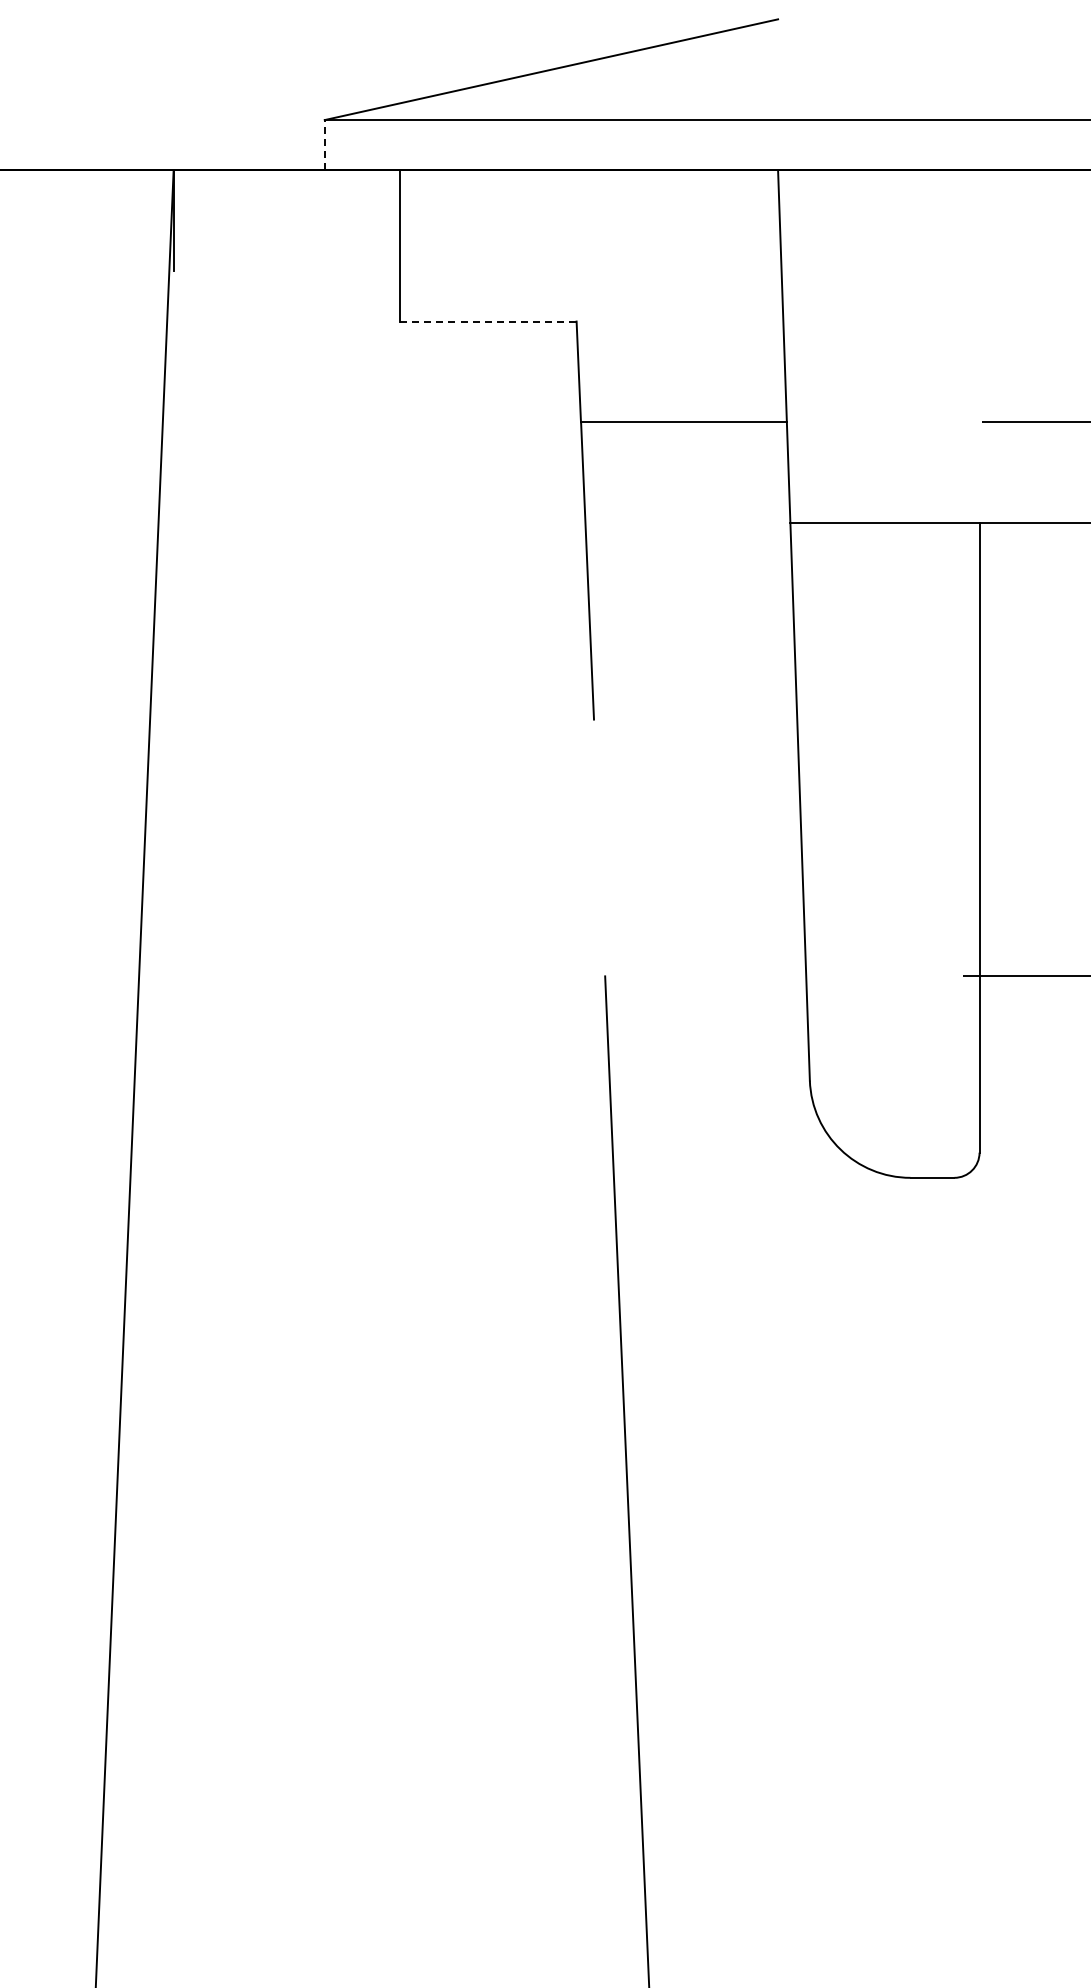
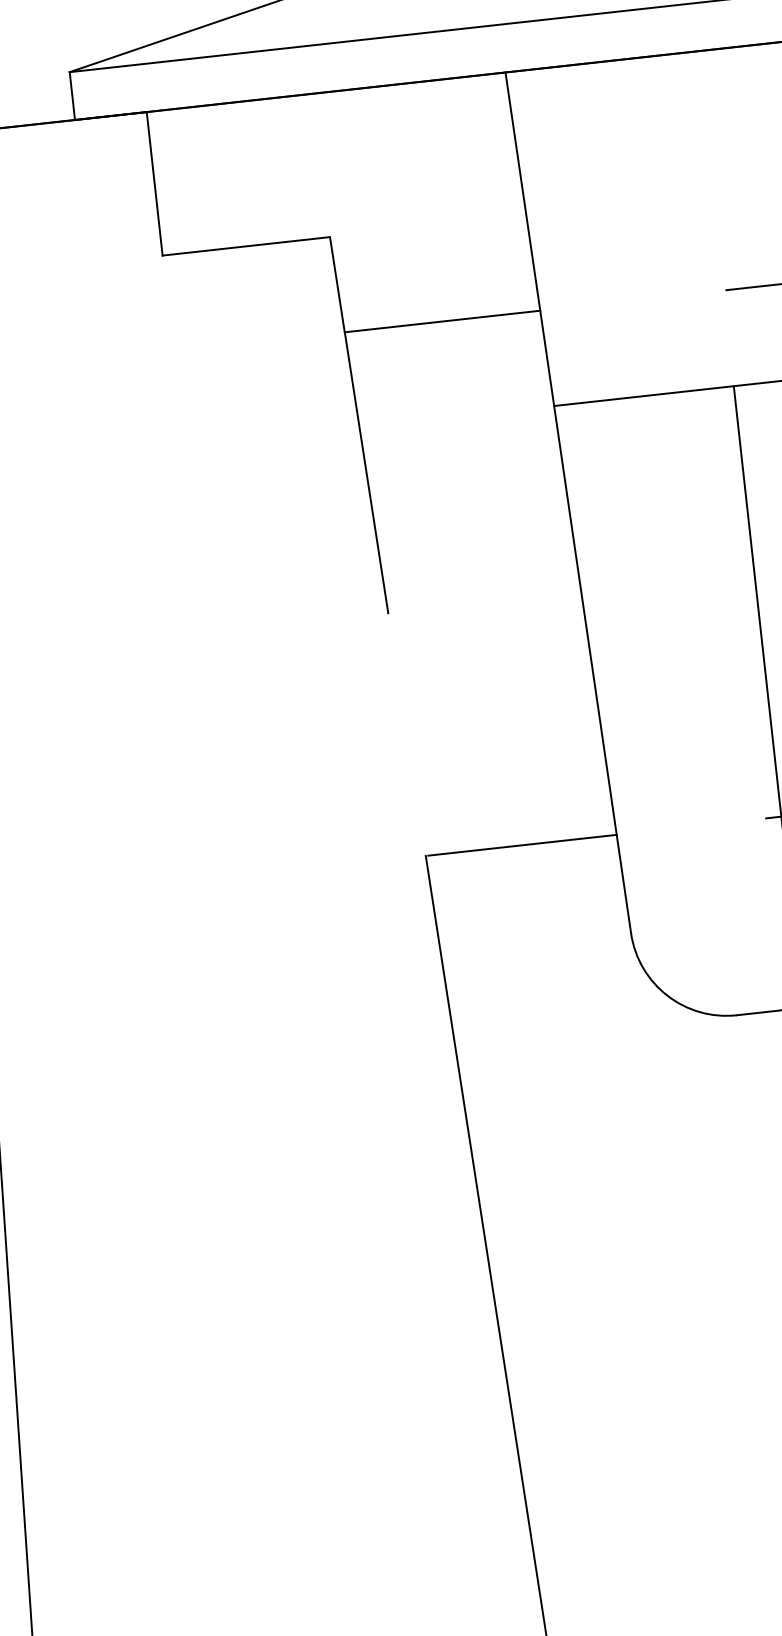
line: (324, 144) -> (72, 95), dashed -> solid
line: (488, 321) -> (246, 246), dashed -> solid
line: (706, 976) -> (522, 845), added

